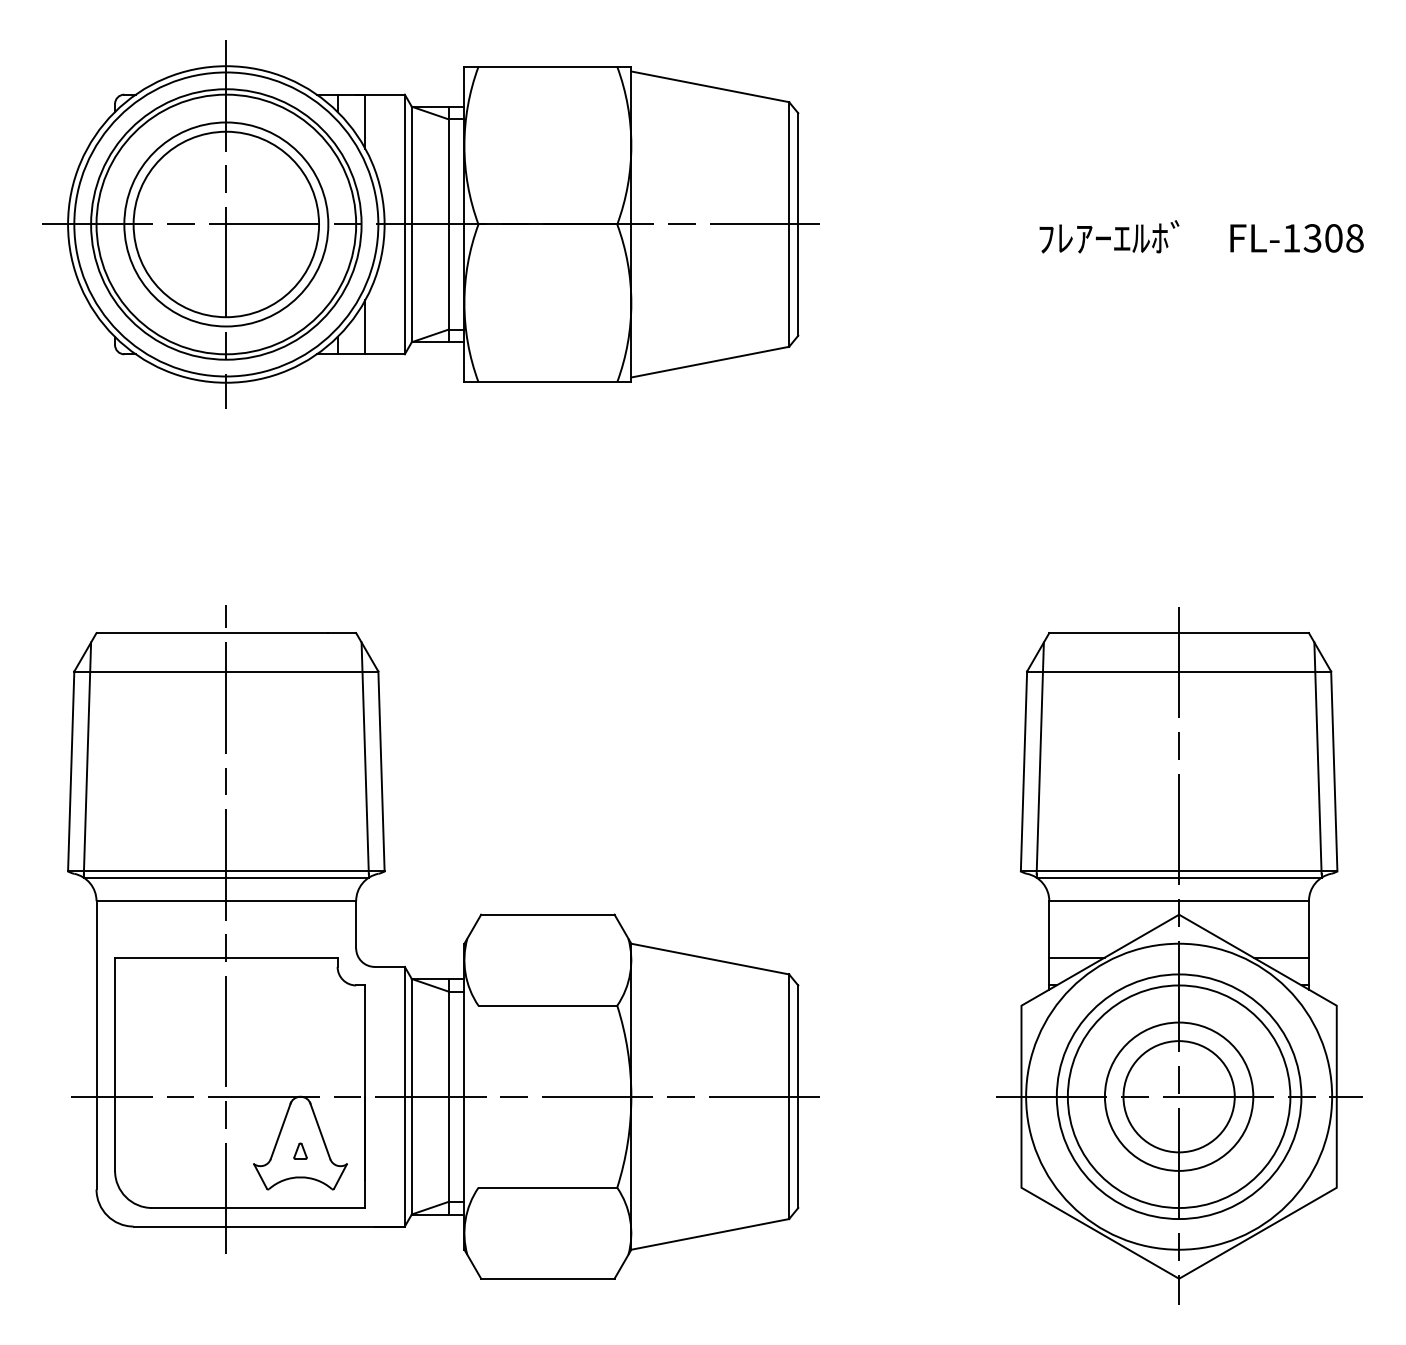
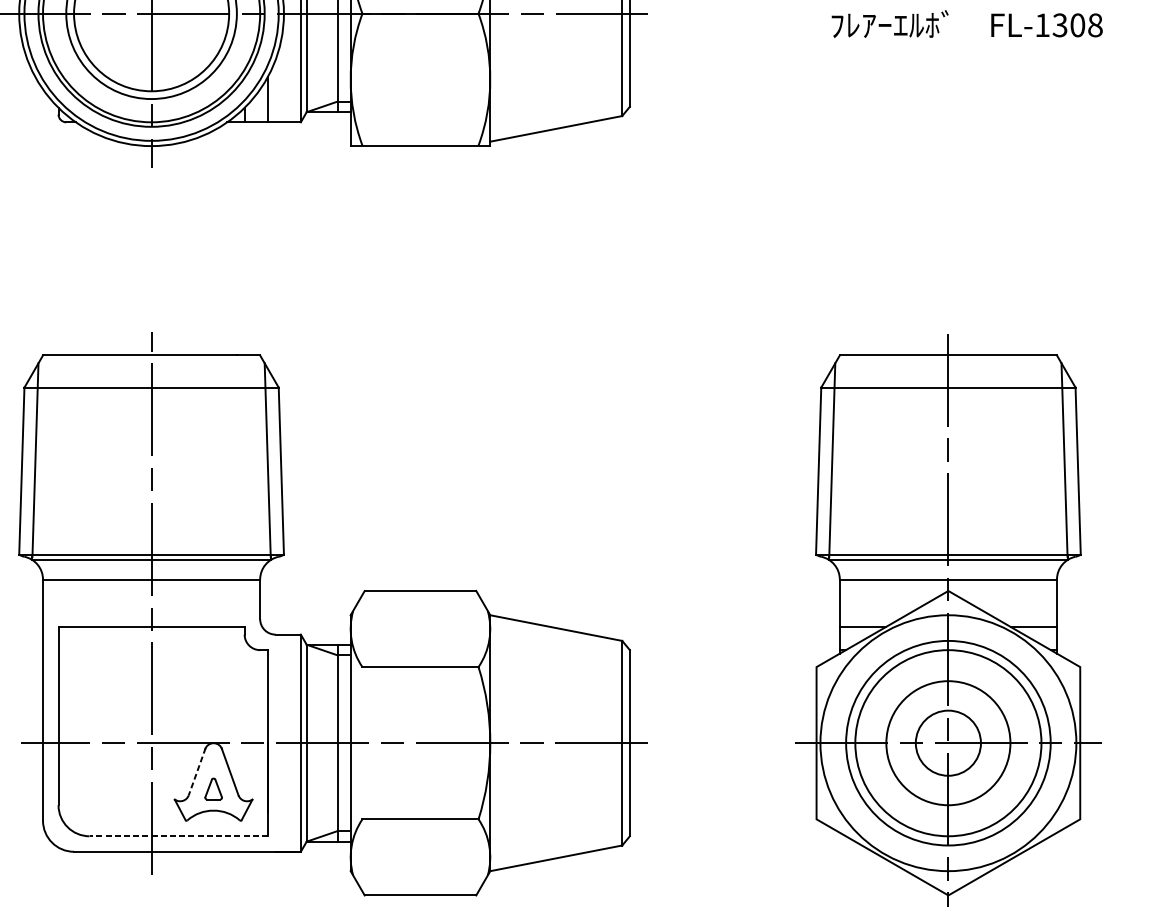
circle: (1178, 1096) -> (947, 743), size x0.7
line: (280, 1131) -> (196, 772), solid -> dashed
part: (300, 1150) -> (213, 788), size x1.6
line: (258, 1208) -> (178, 836), solid -> dashed

